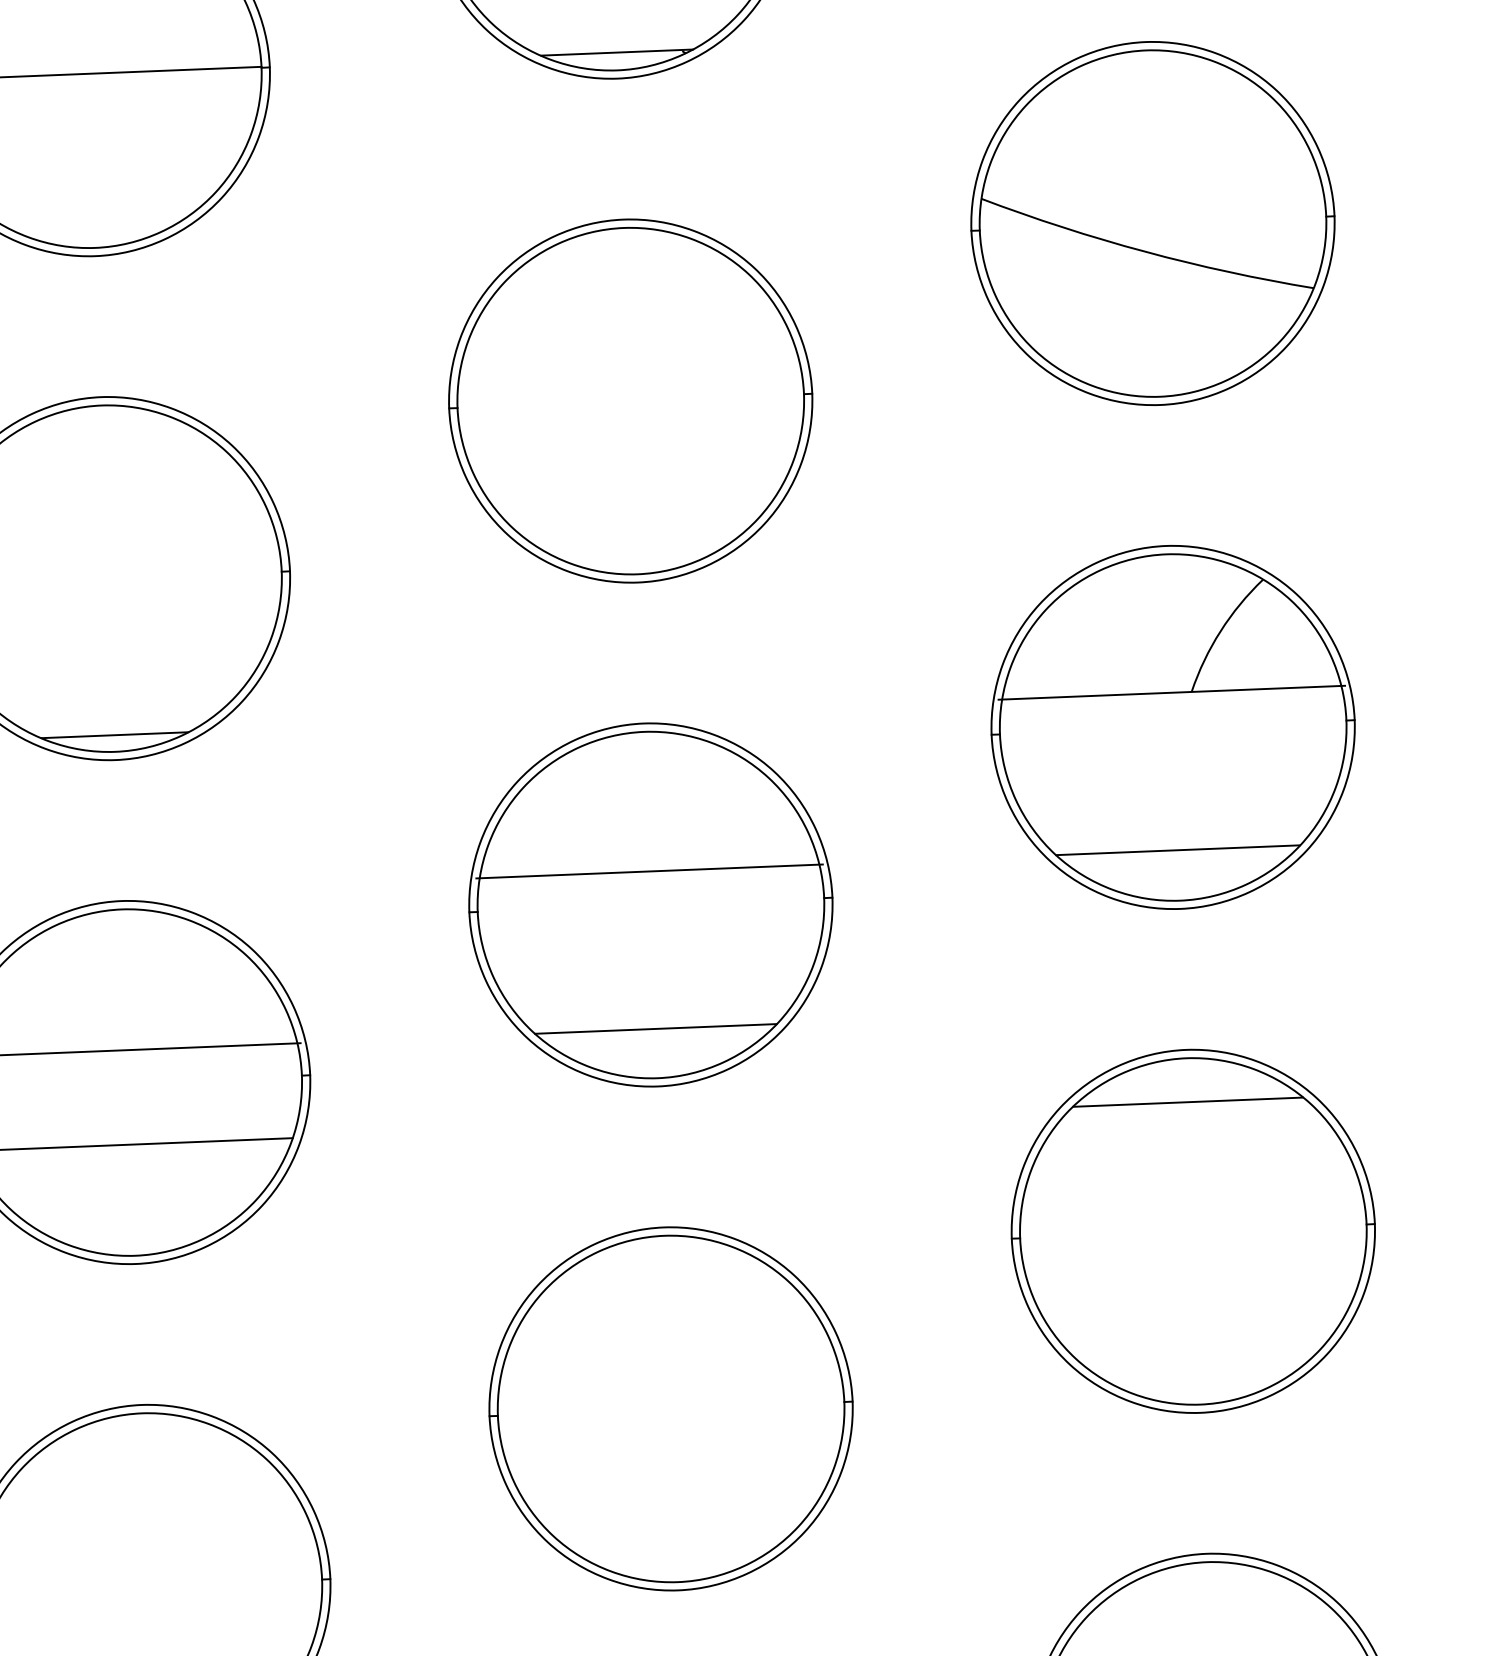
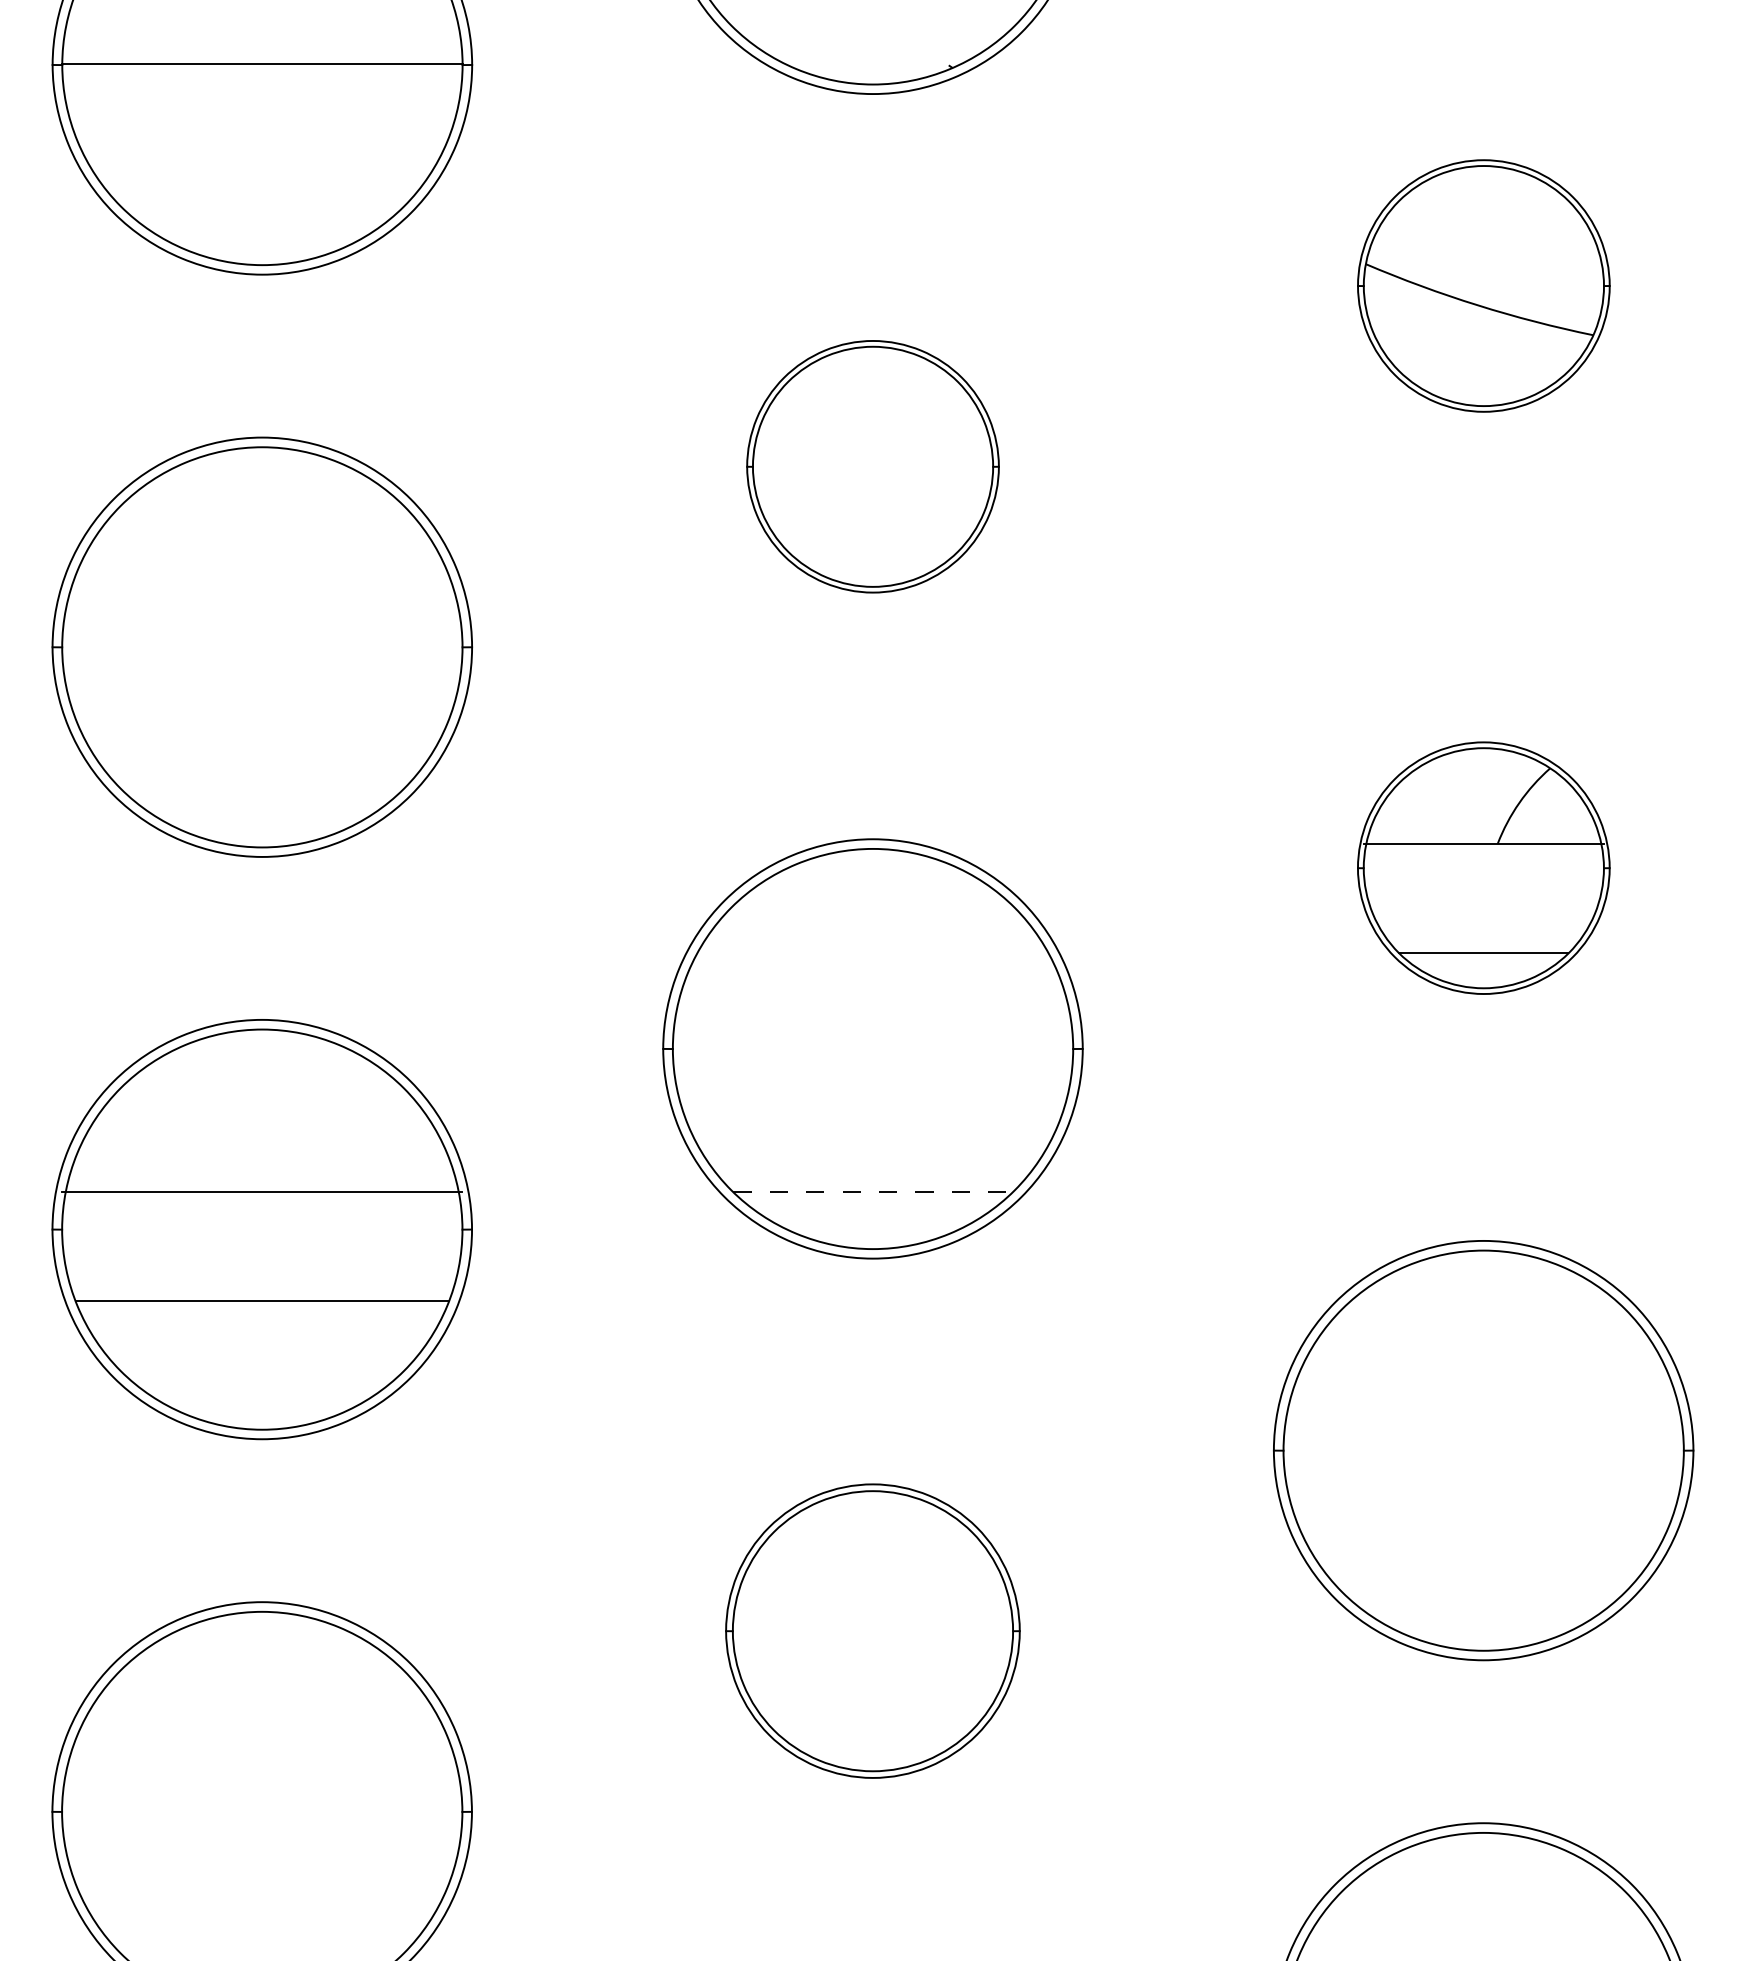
line: (617, 52) -> (873, 63), removed
part: (1152, 223) -> (1483, 285), size x0.6
part: (630, 400) -> (872, 466), size x0.6
part: (1172, 726) -> (1483, 867), size x0.6
line: (114, 735) -> (262, 828), removed
line: (649, 871) -> (872, 1010), removed
line: (655, 1029) -> (872, 1192), solid -> dashed
line: (1188, 1102) -> (1483, 1301), removed
part: (670, 1408) -> (872, 1630), size x0.7

